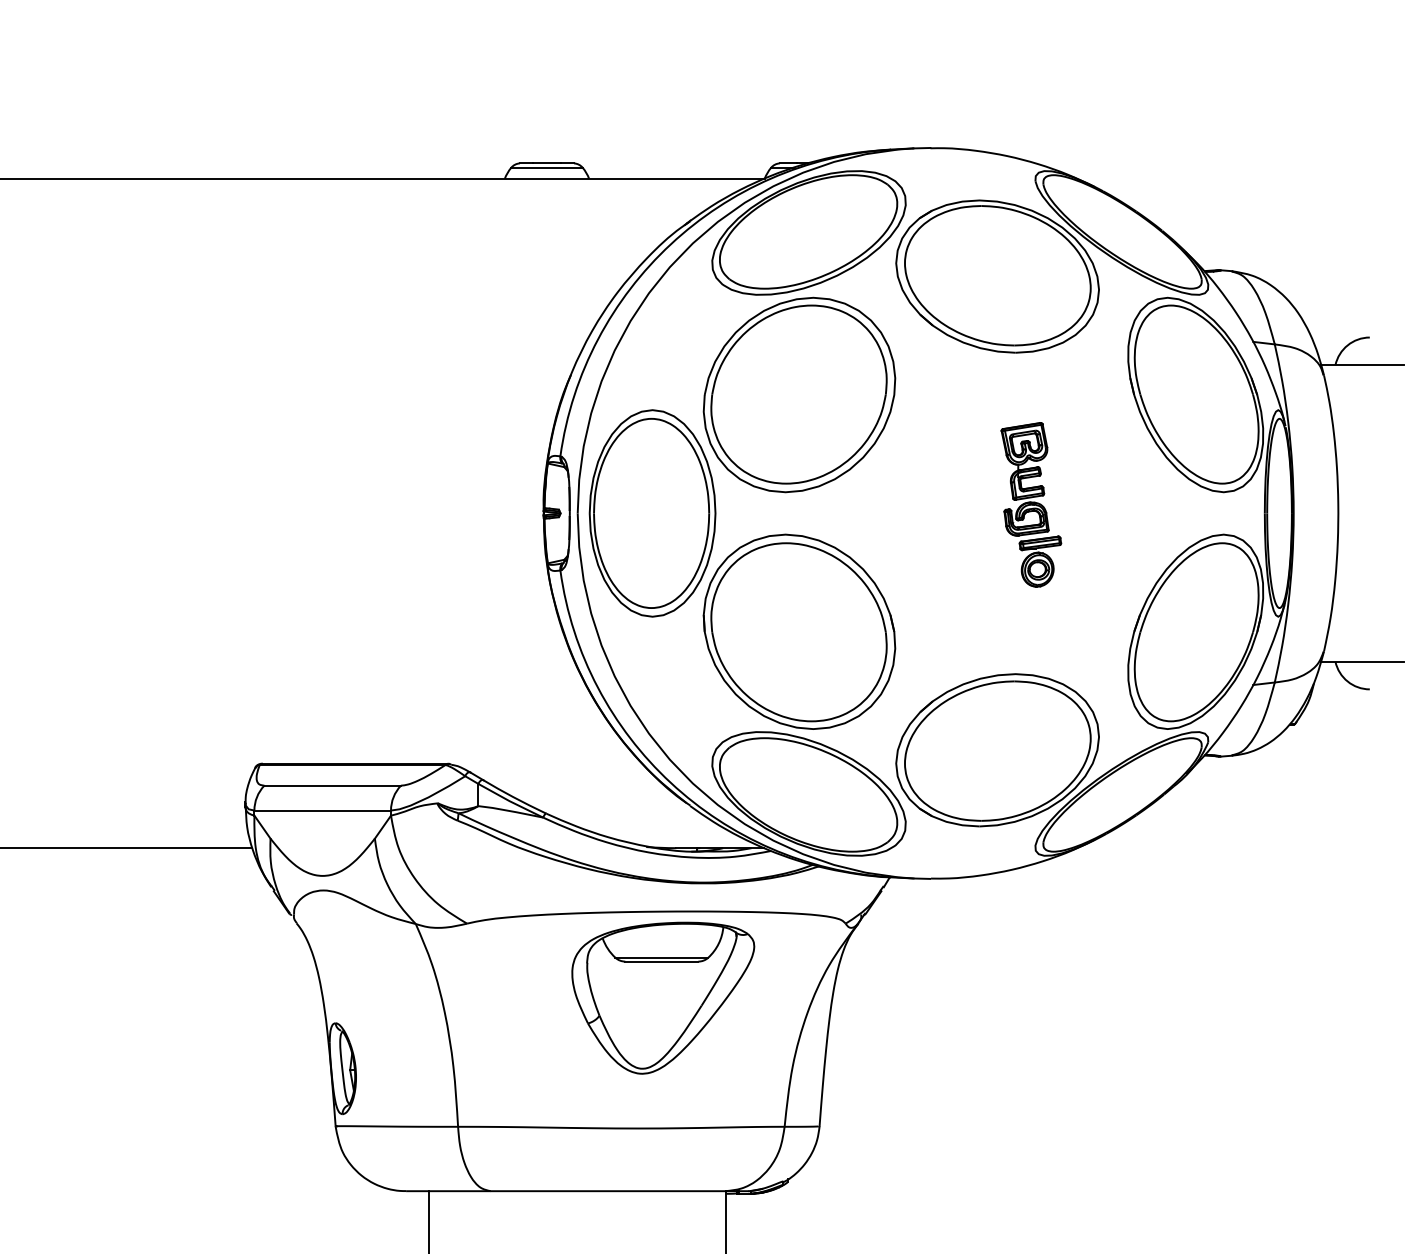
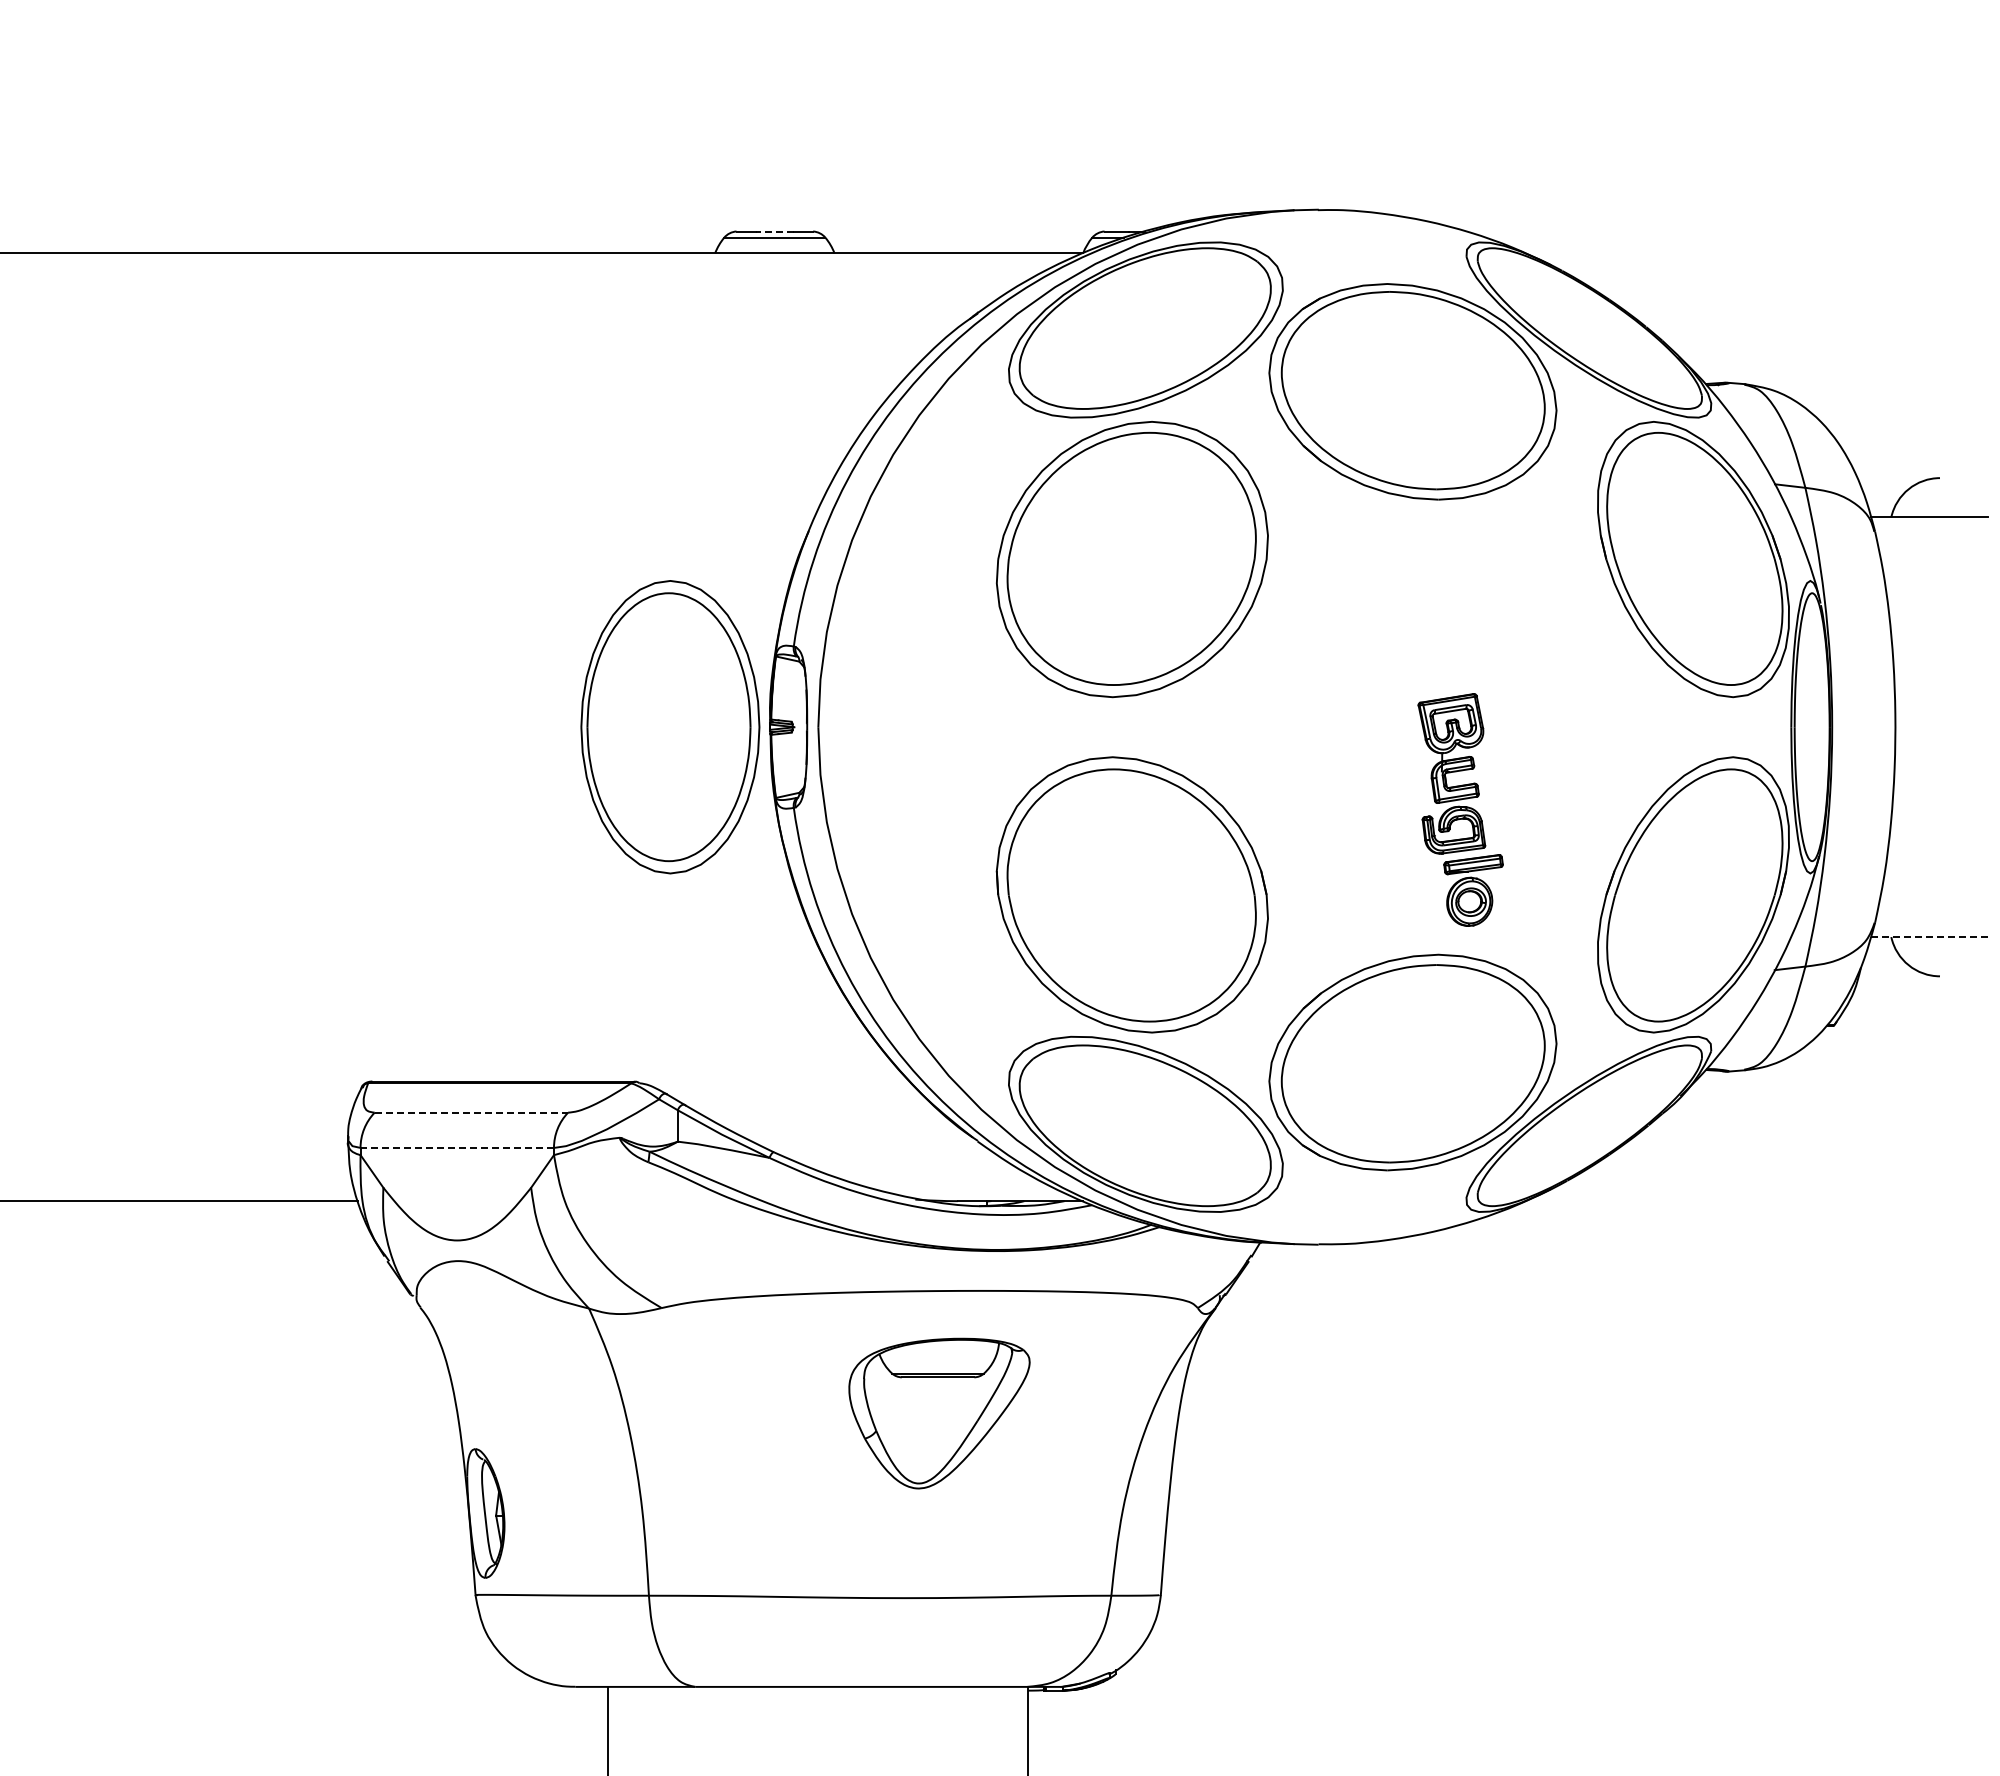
line: (546, 163) -> (774, 231), solid -> dashed
part: (1031, 504) -> (1460, 809), moved
part: (652, 513) -> (670, 727), moved
line: (1362, 661) -> (1929, 937), solid -> dashed
line: (332, 785) -> (471, 1112), solid -> dashed
line: (322, 810) -> (457, 1147), solid -> dashed
part: (663, 998) -> (939, 1413), size x0.7

